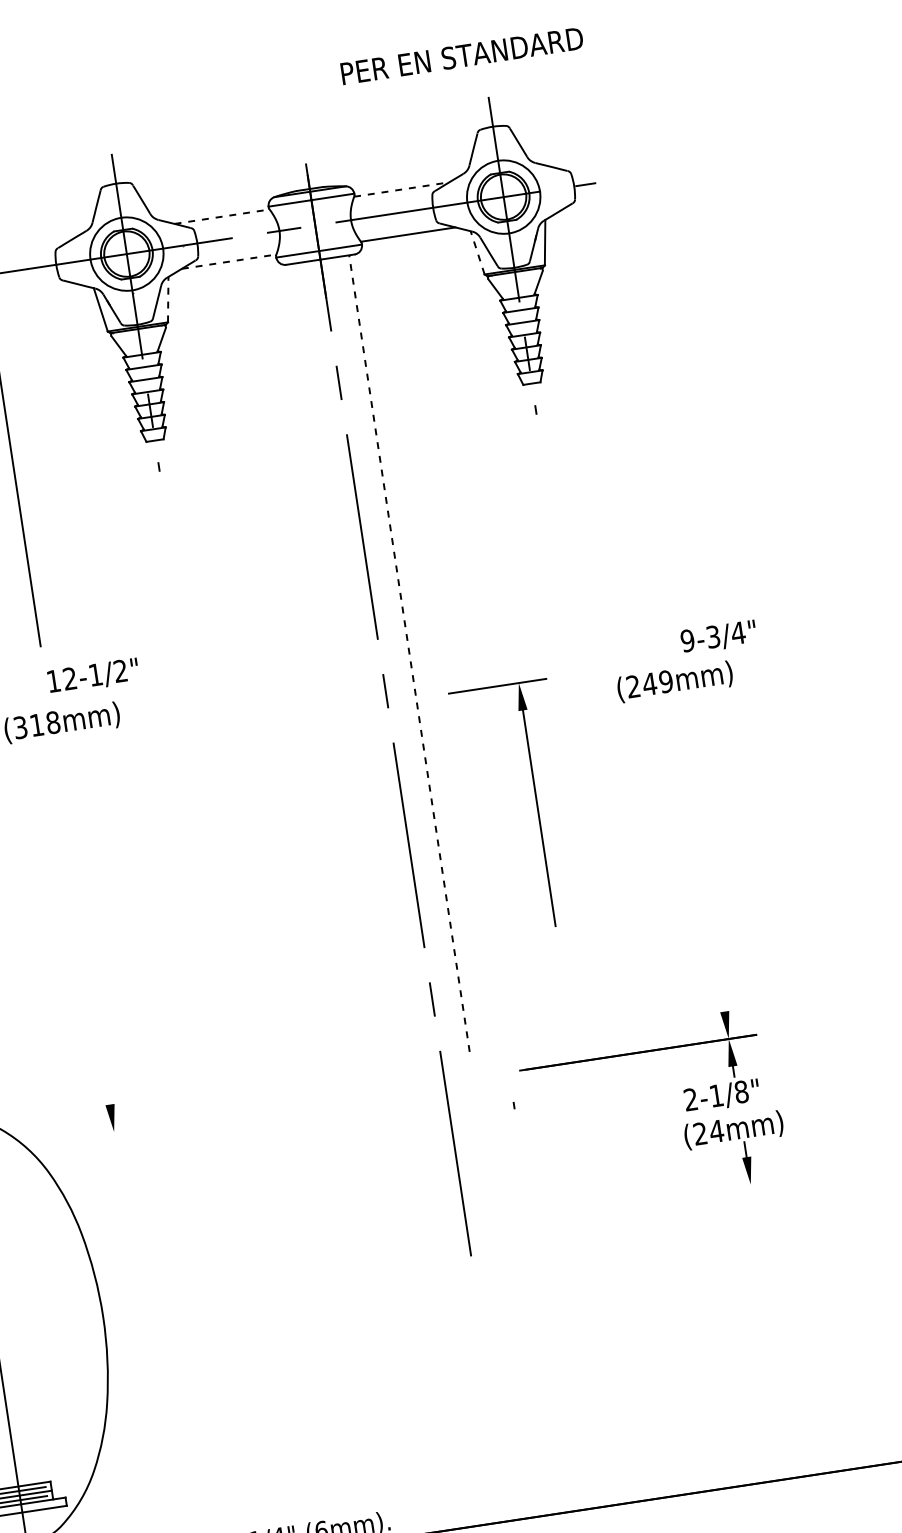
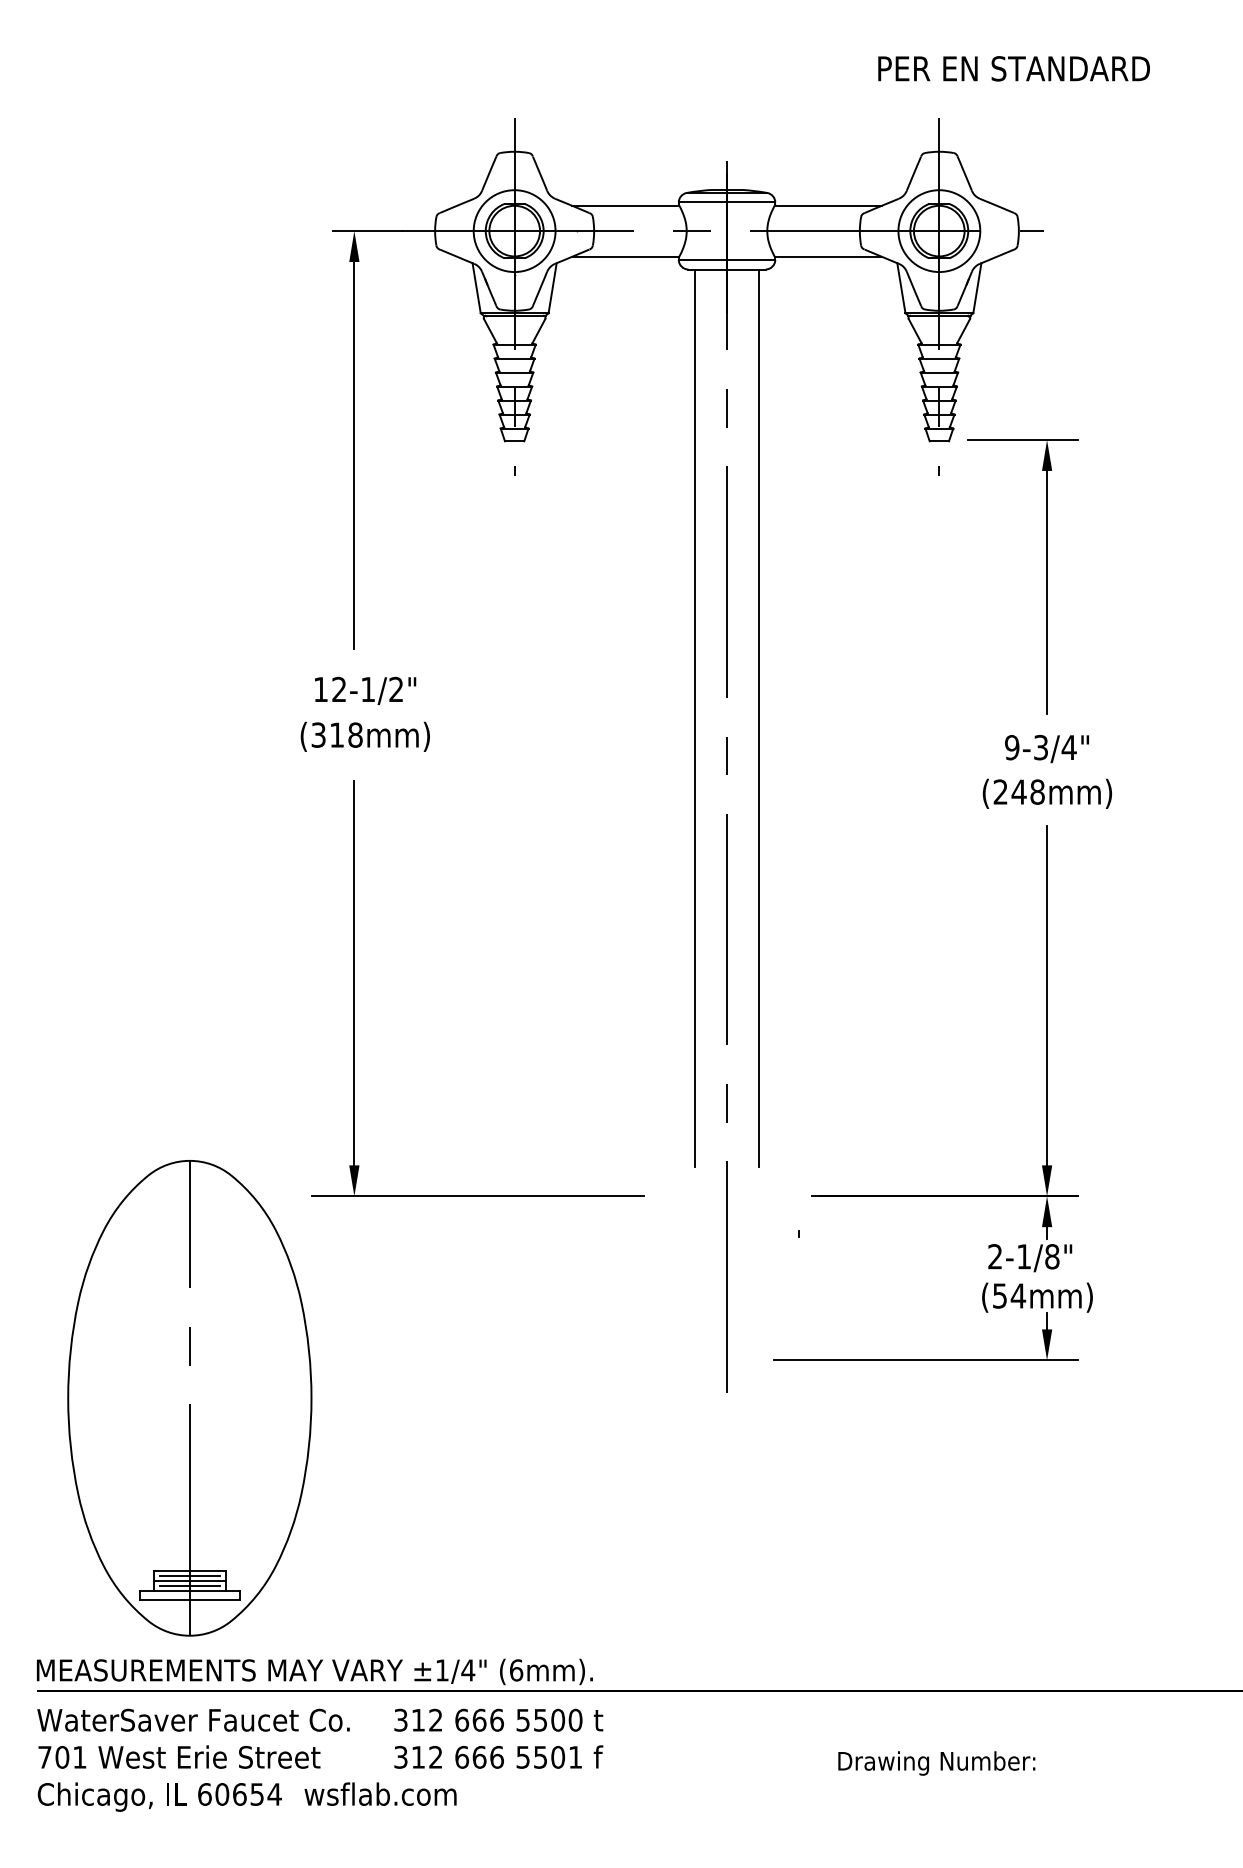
text: (461, 55) -> (1013, 68), moved
line: (401, 189) -> (828, 205), dashed -> solid
line: (221, 216) -> (625, 205), dashed -> solid
line: (477, 252) -> (901, 287), dashed -> solid
line: (229, 261) -> (626, 256), dashed -> solid
line: (168, 299) -> (552, 287), dashed -> solid
text: (718, 637) -> (1046, 749), moved
line: (409, 653) -> (759, 718), dashed -> solid
line: (351, 662) -> (694, 718), added
text: (93, 676) -> (365, 690), moved
text: (665, 681) -> (1037, 791), (249mm) -> (248mm)
part: (536, 804) -> (1046, 576), moved
line: (702, 860) -> (1047, 995), added
line: (84, 934) -> (354, 973), added
line: (223, 1115) -> (477, 1196), added
text: (699, 1133) -> (999, 1295), (24mm) -> (54mm)
line: (642, 1201) -> (925, 1360), added

